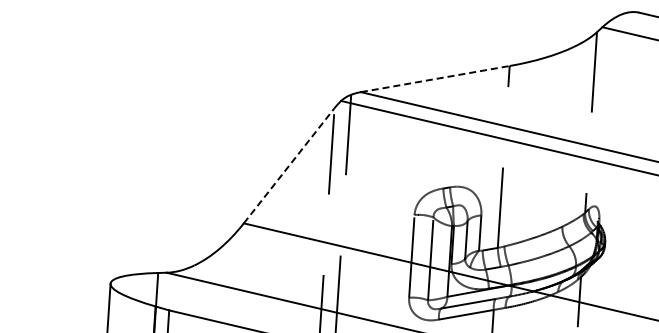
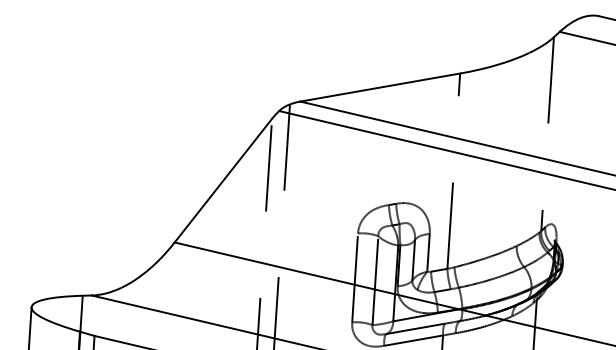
line: (435, 79) -> (380, 88), dashed -> solid
line: (289, 165) -> (223, 180), dashed -> solid

